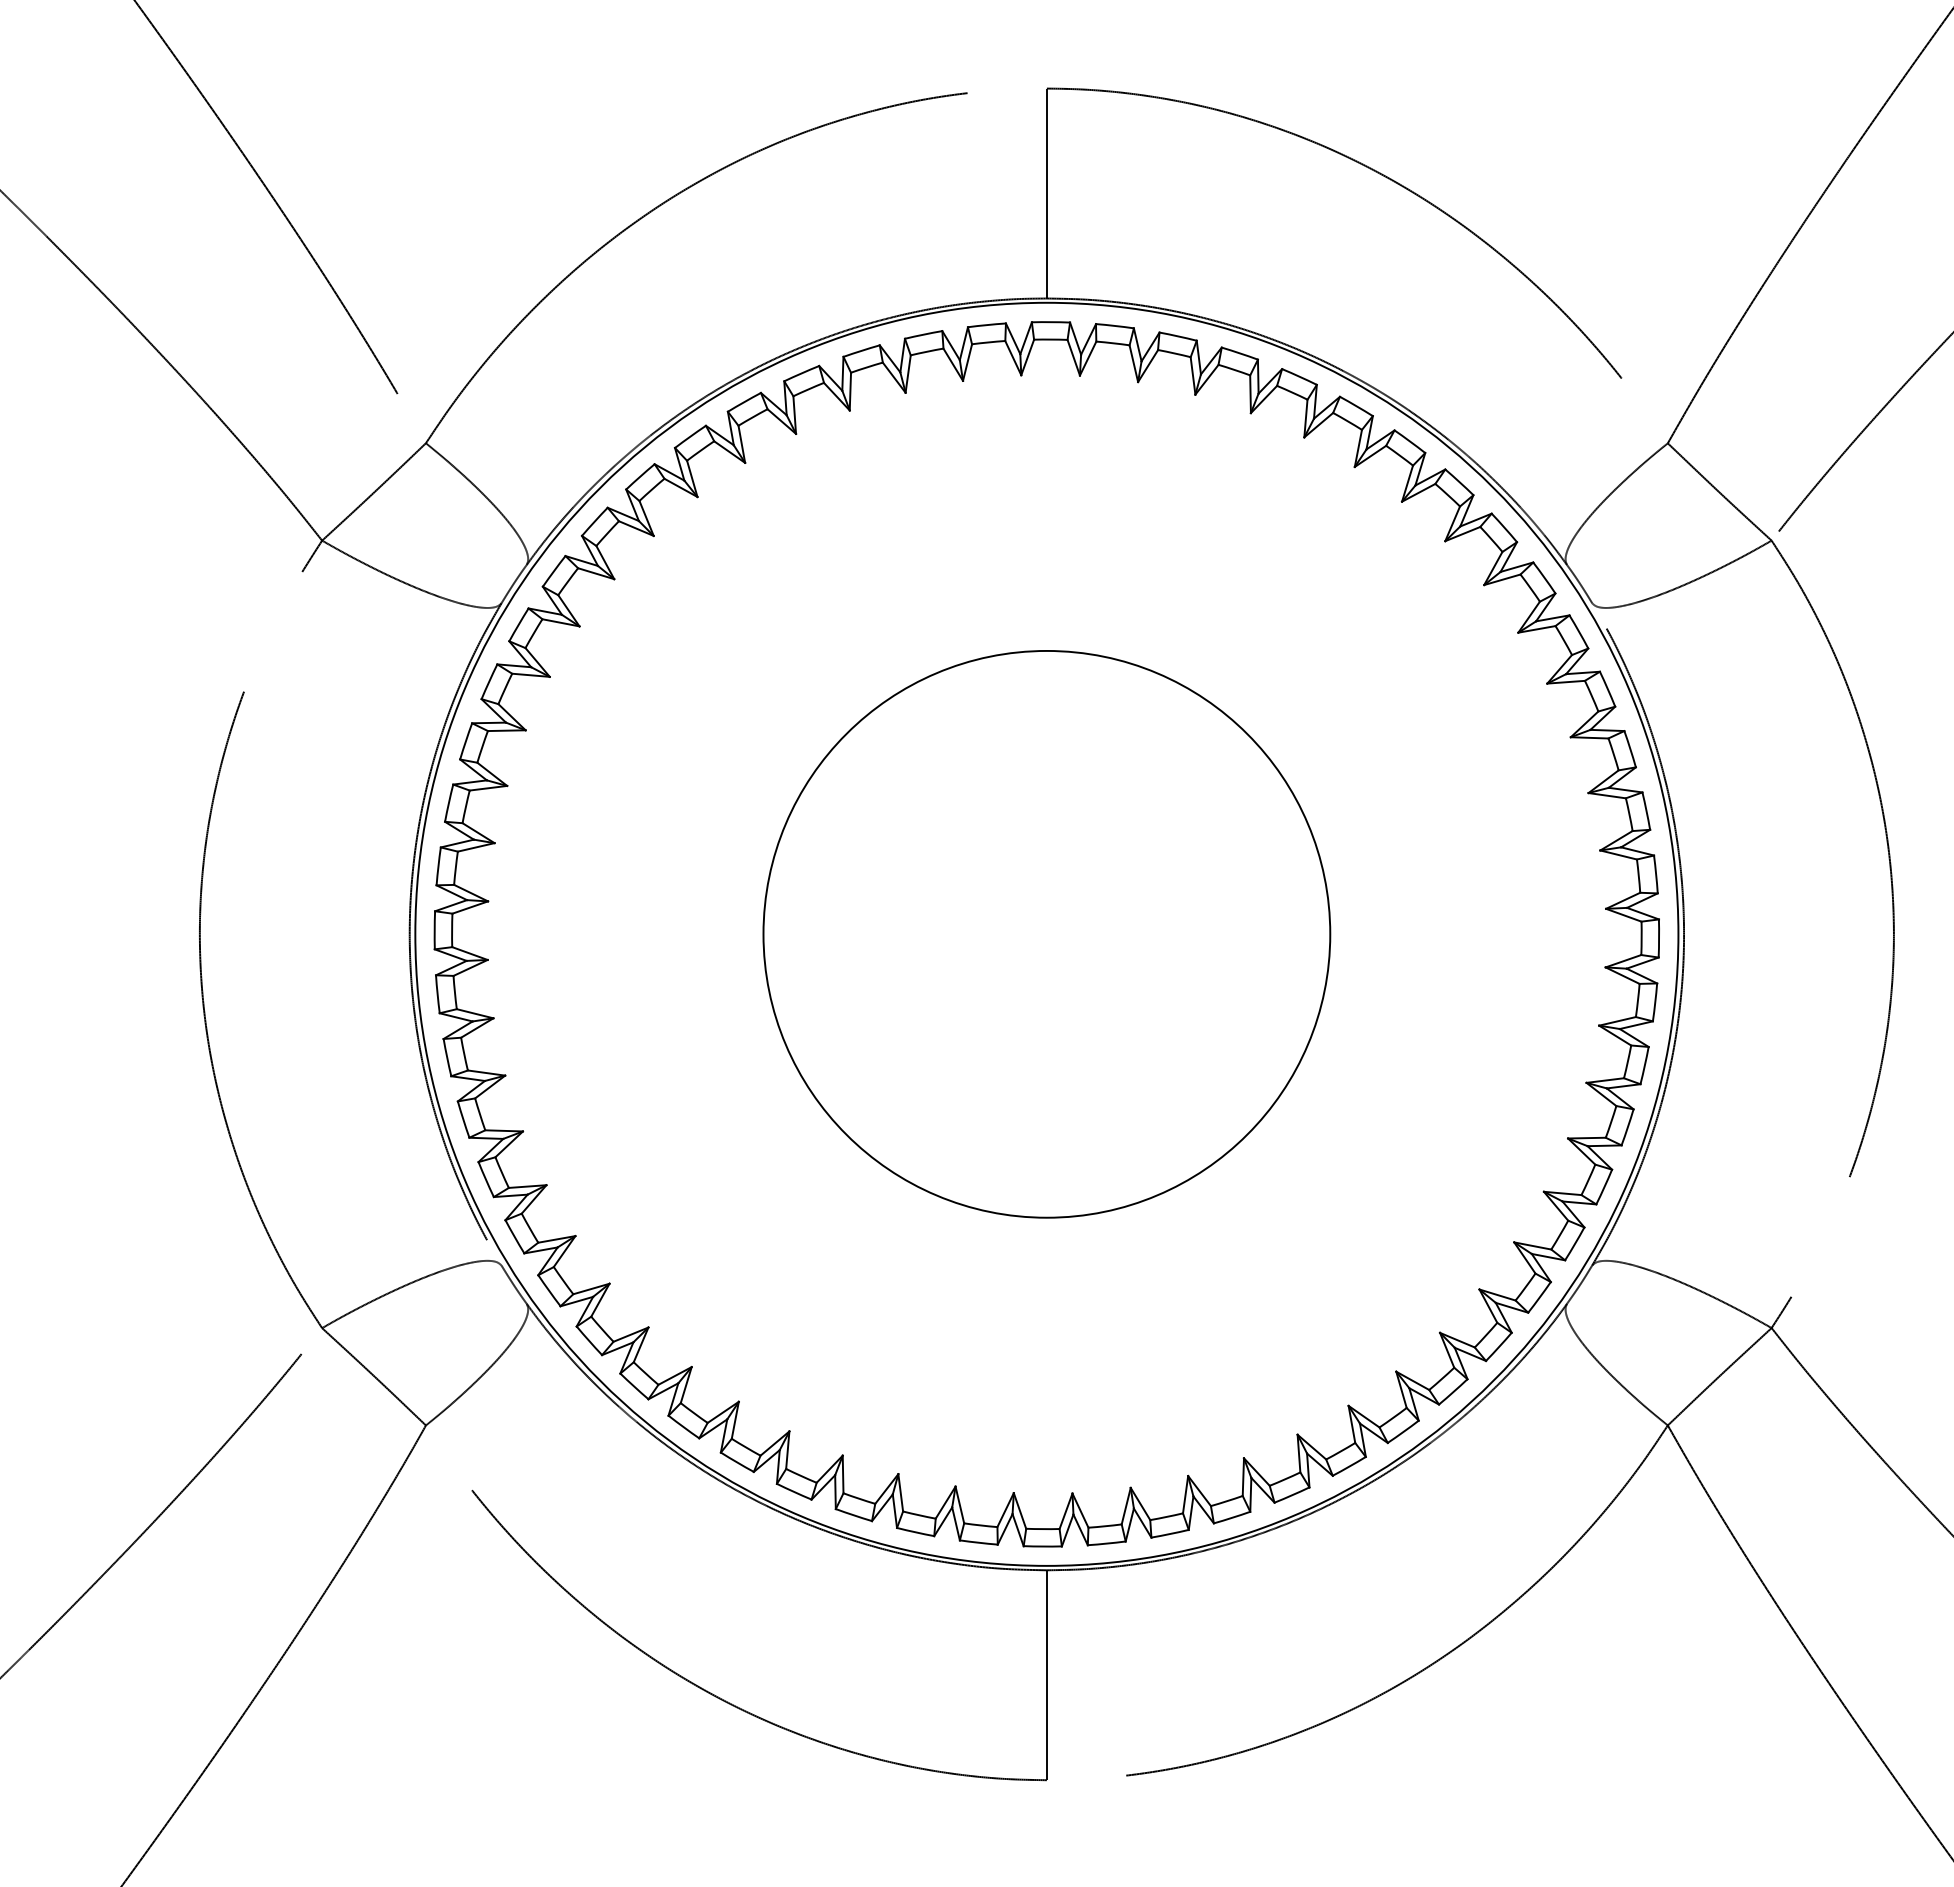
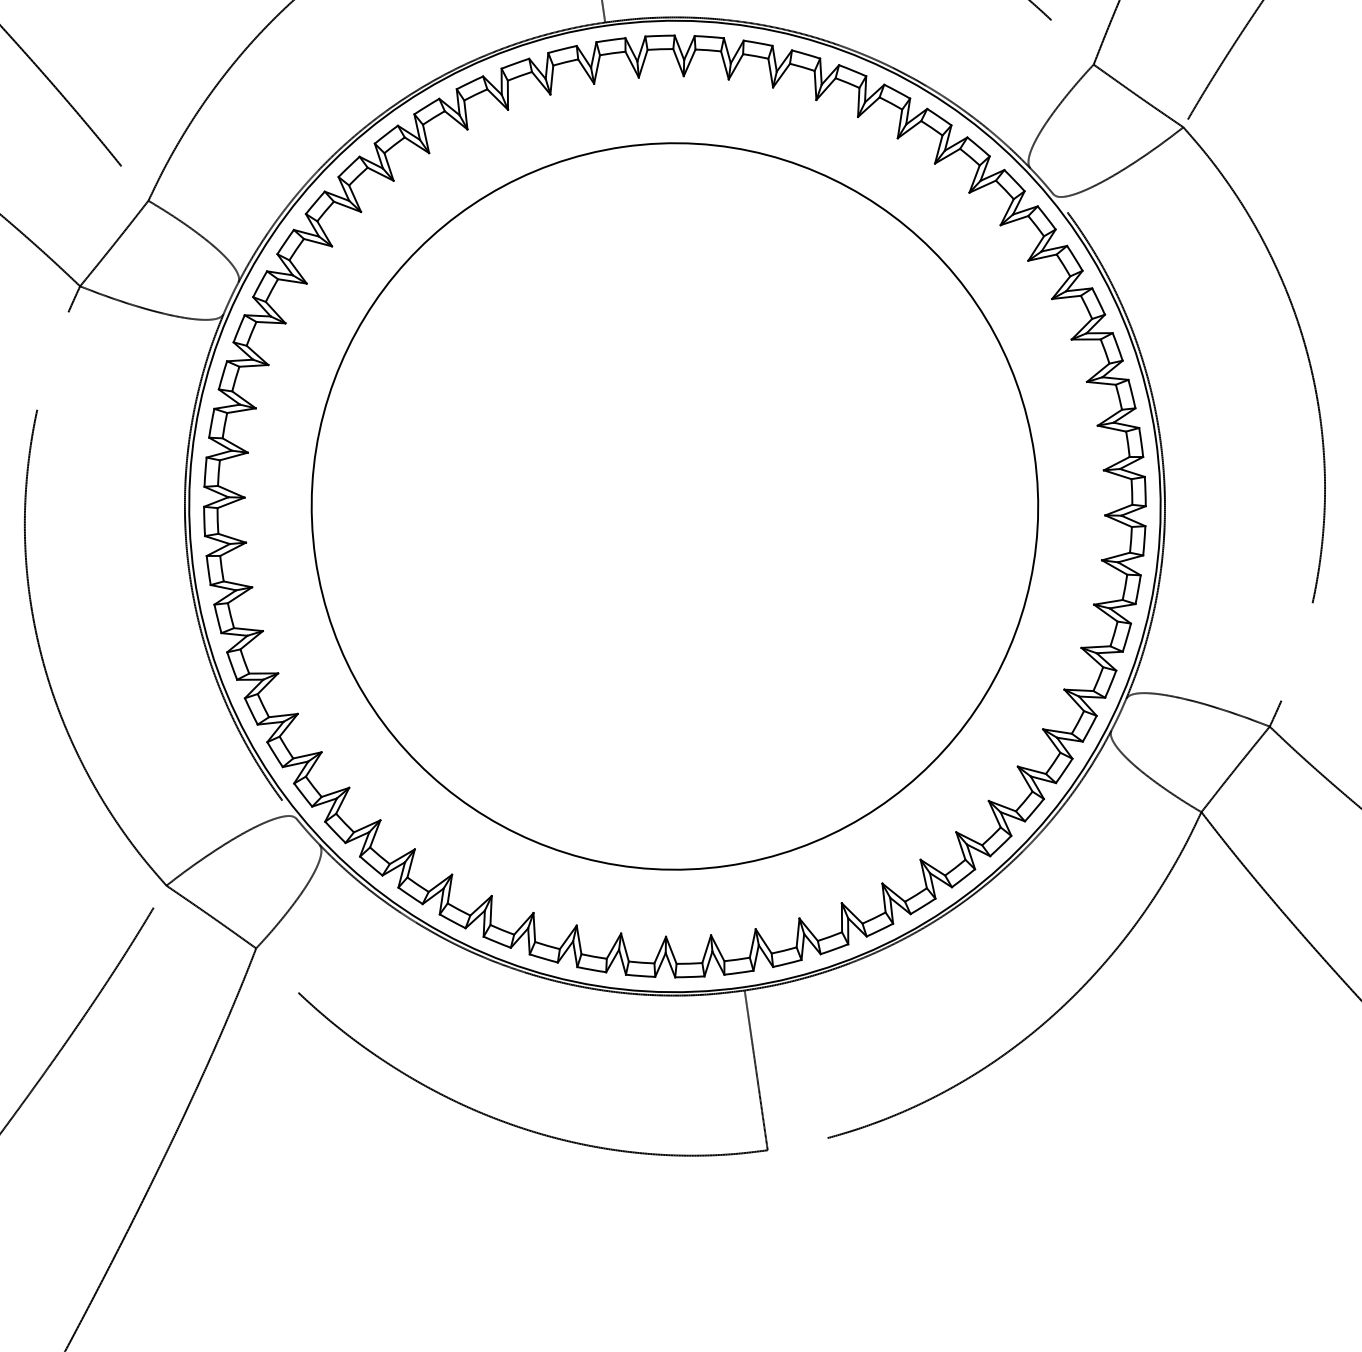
circle: (1046, 934) -> (674, 506), size x1.67

